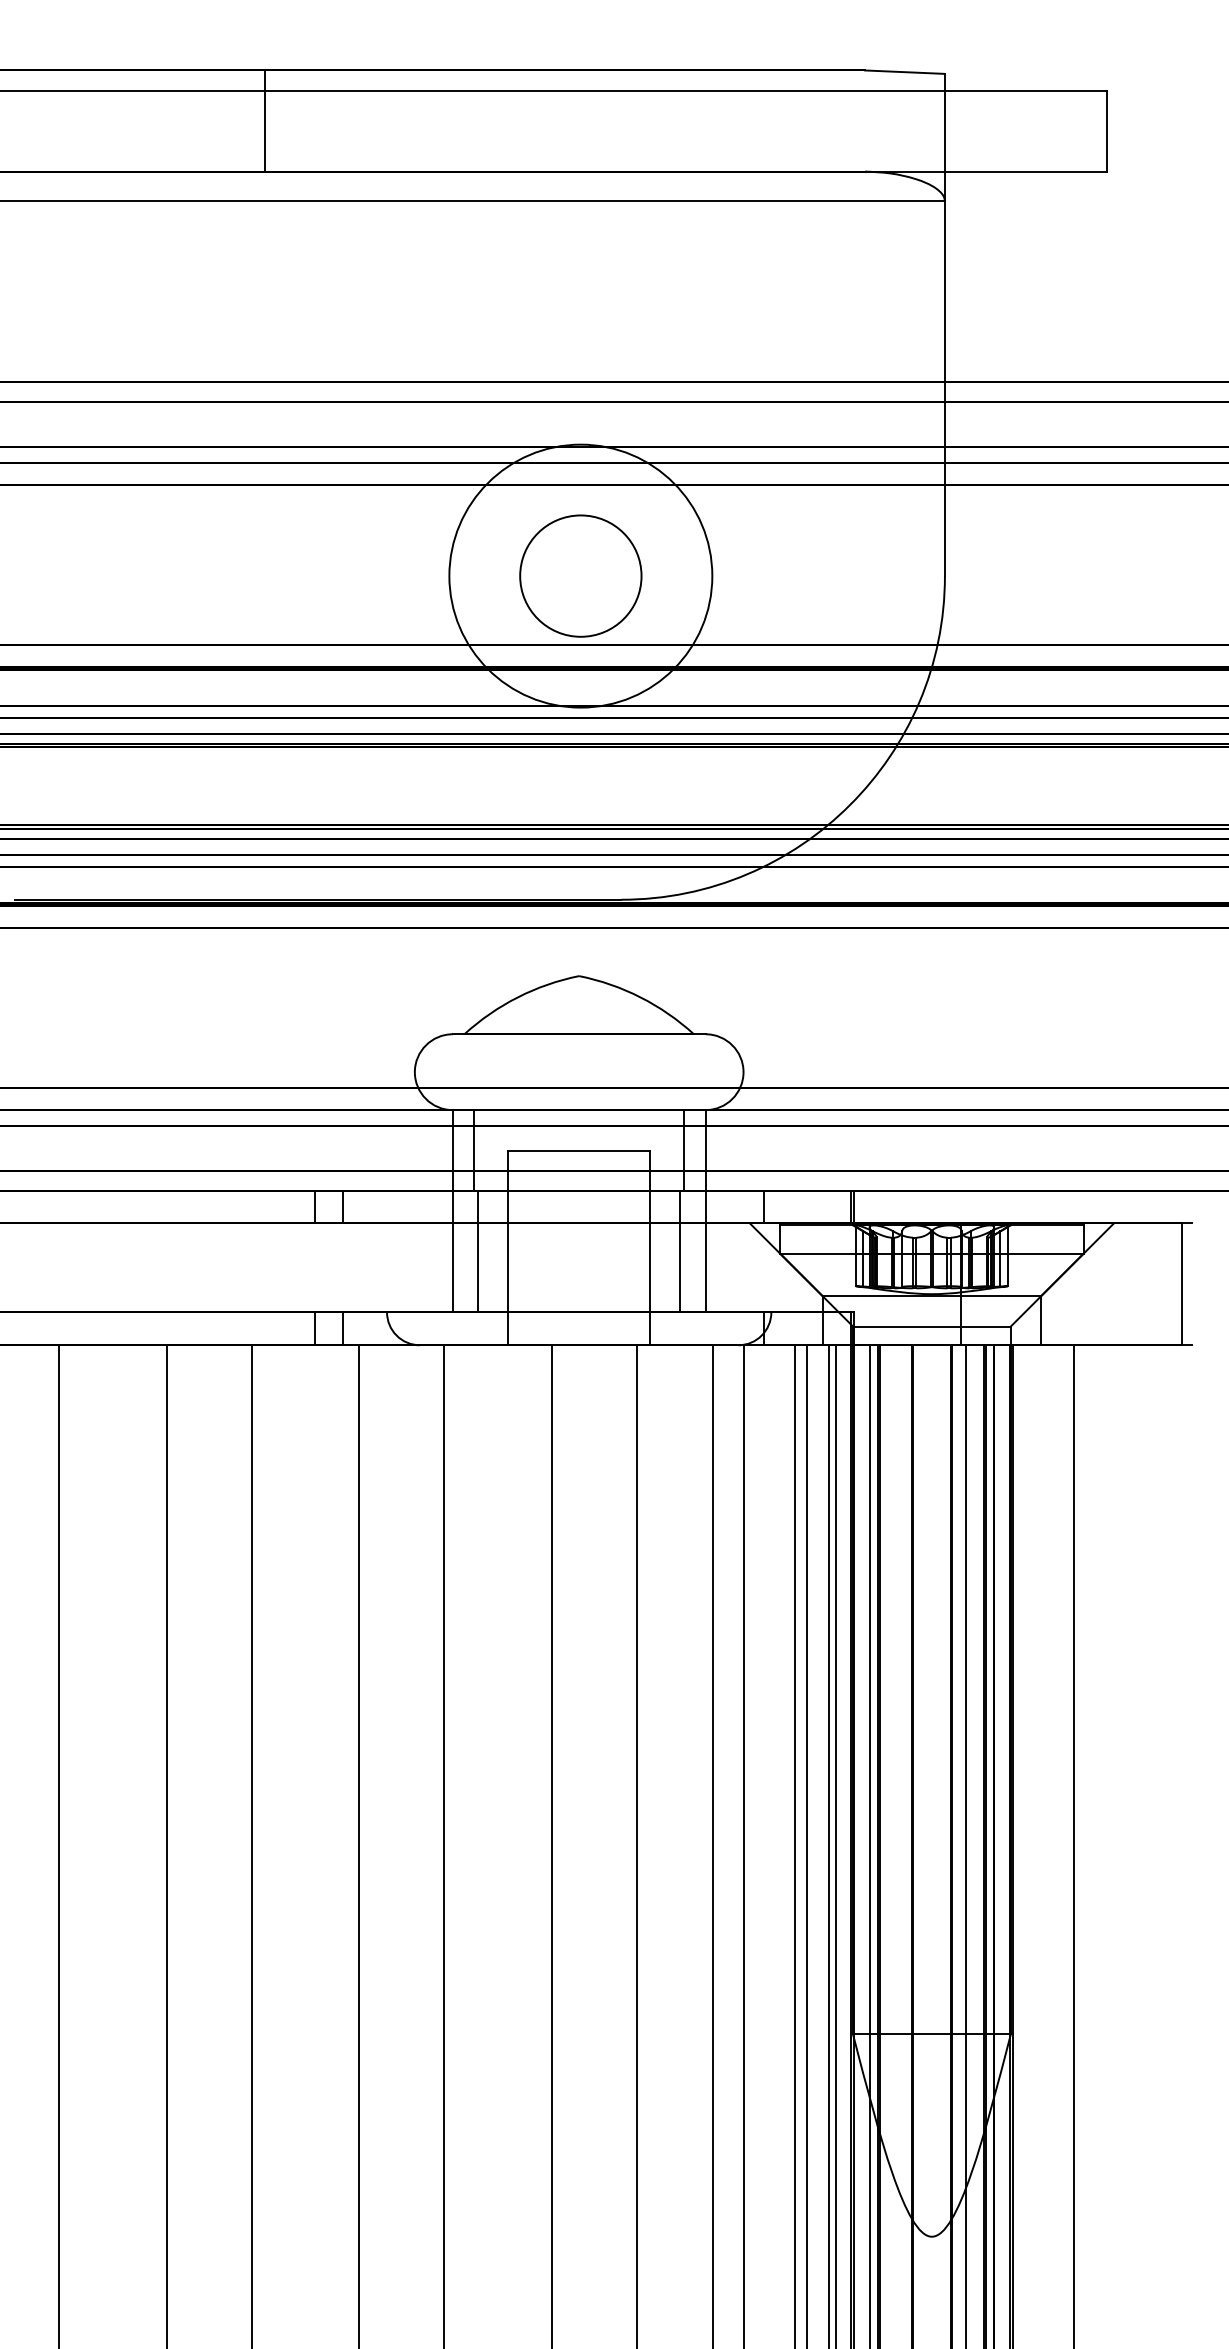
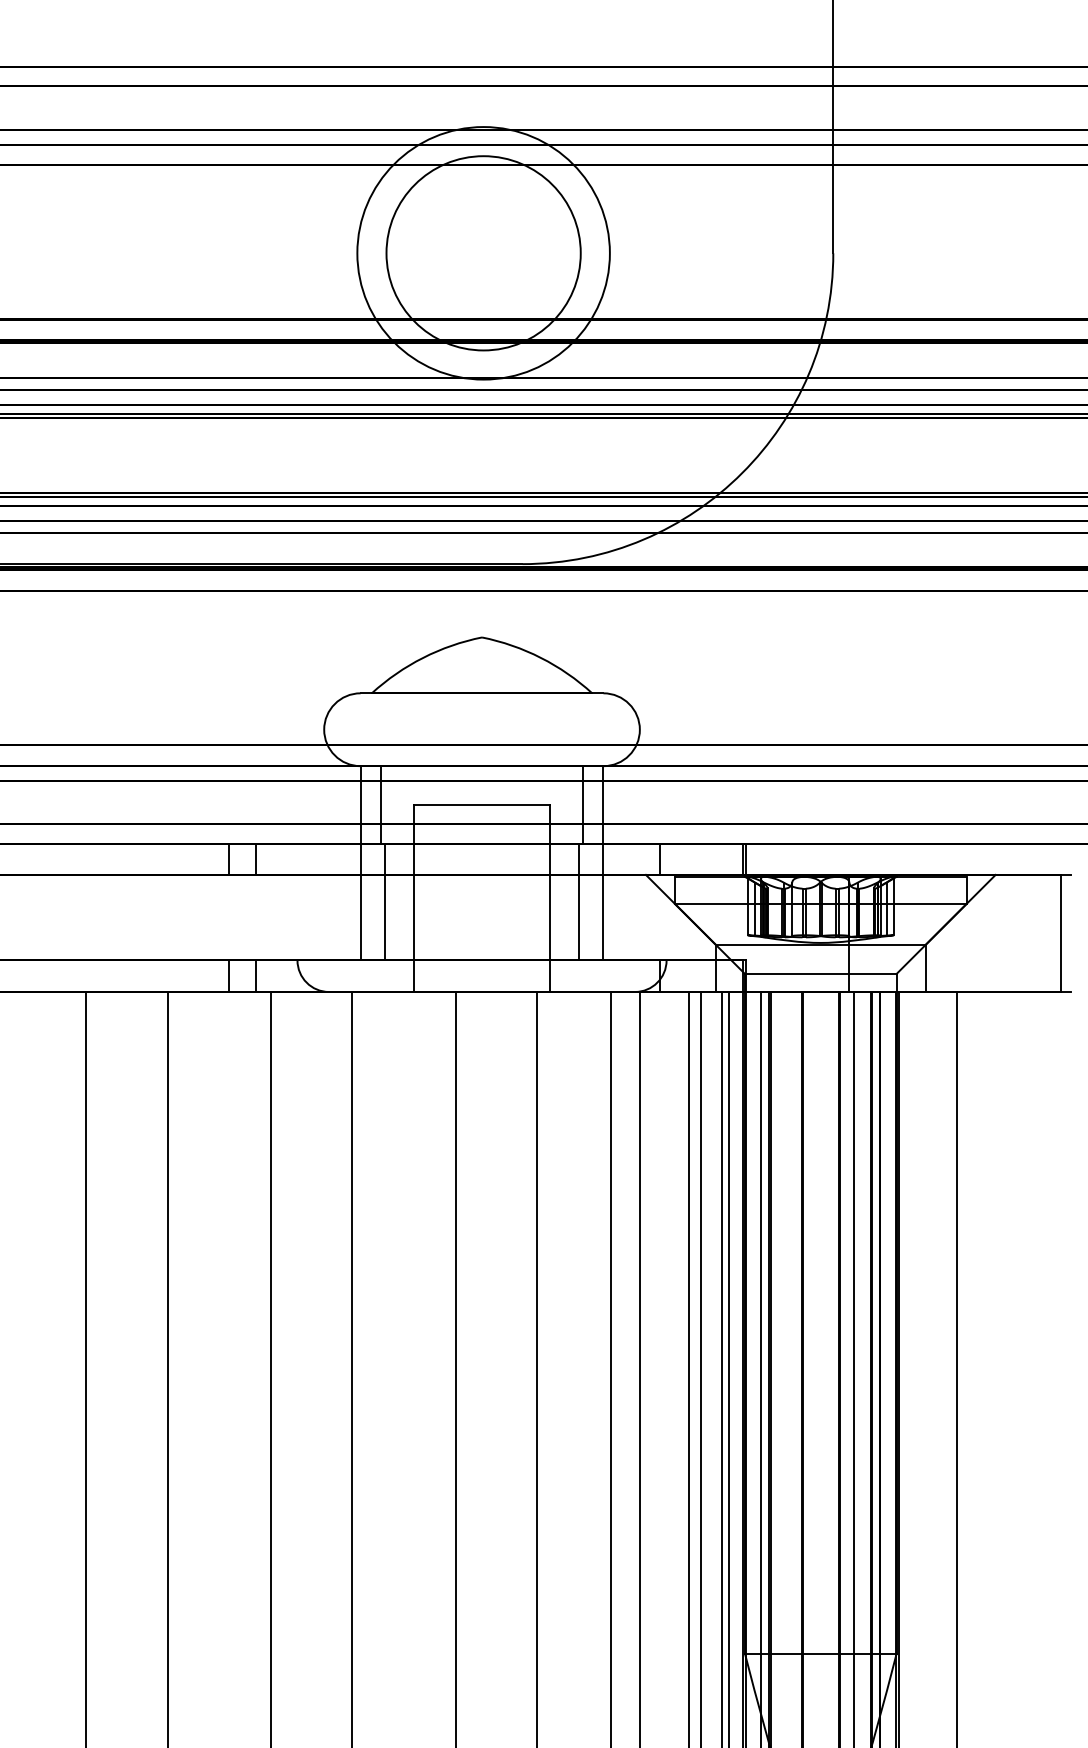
circle: (580, 576) -> (483, 253), size x1.67

